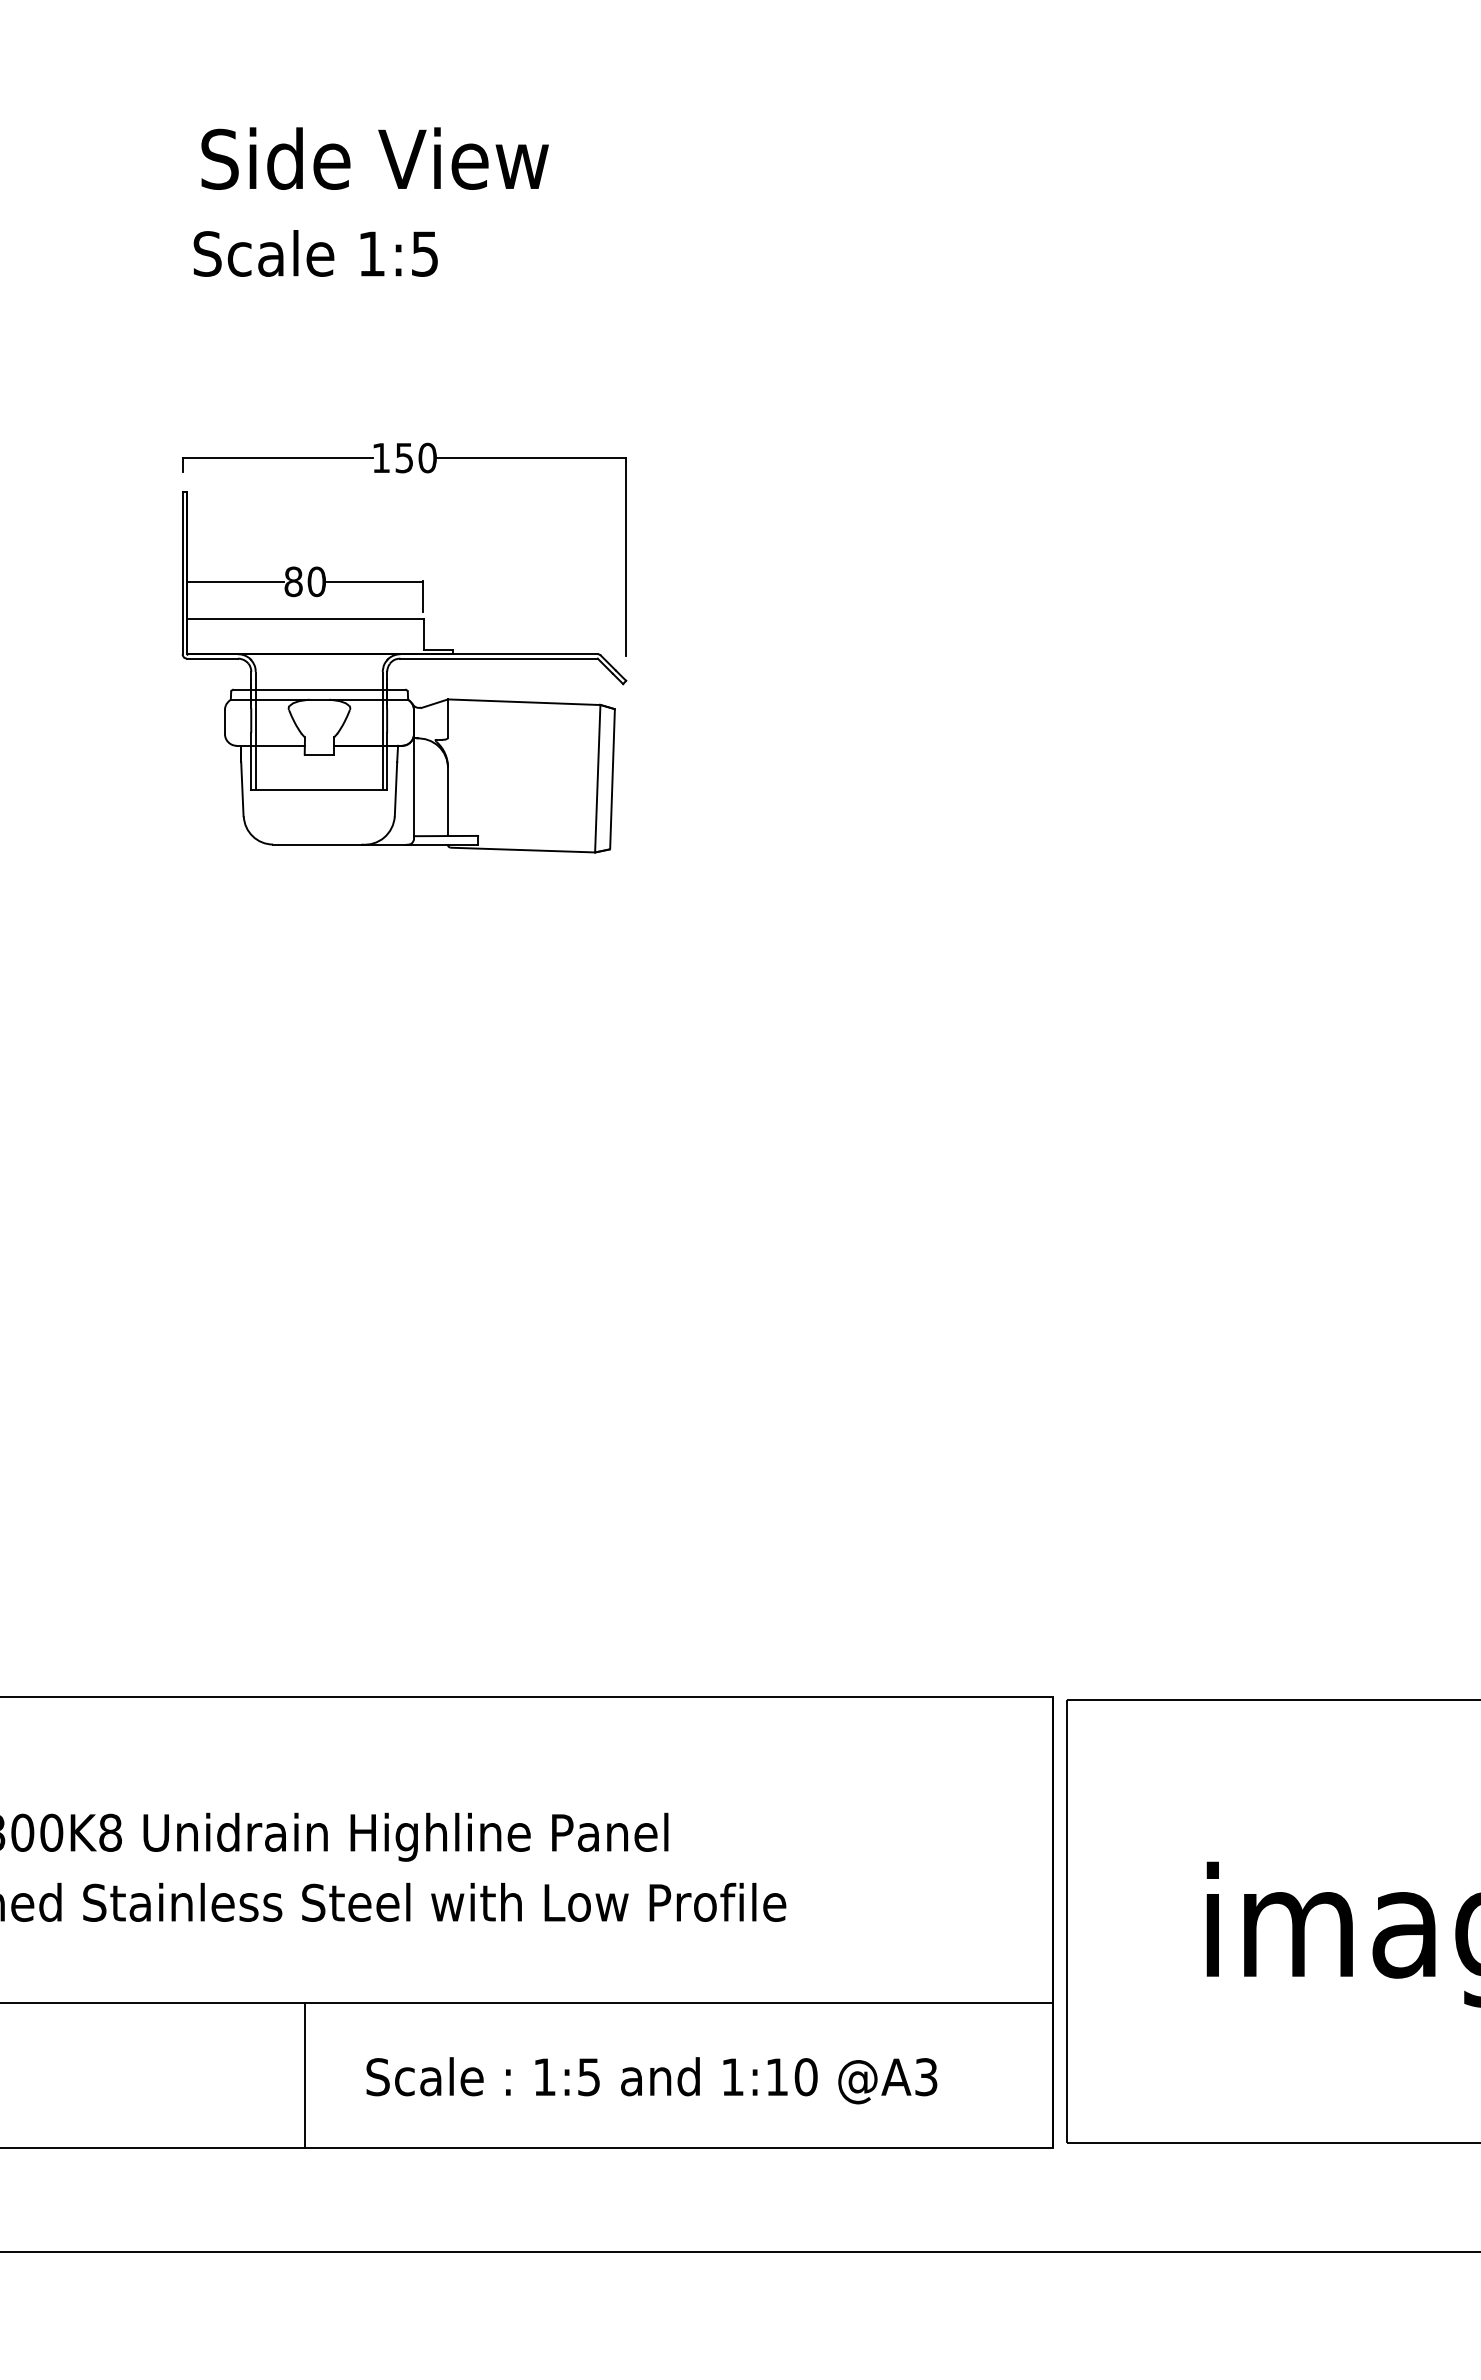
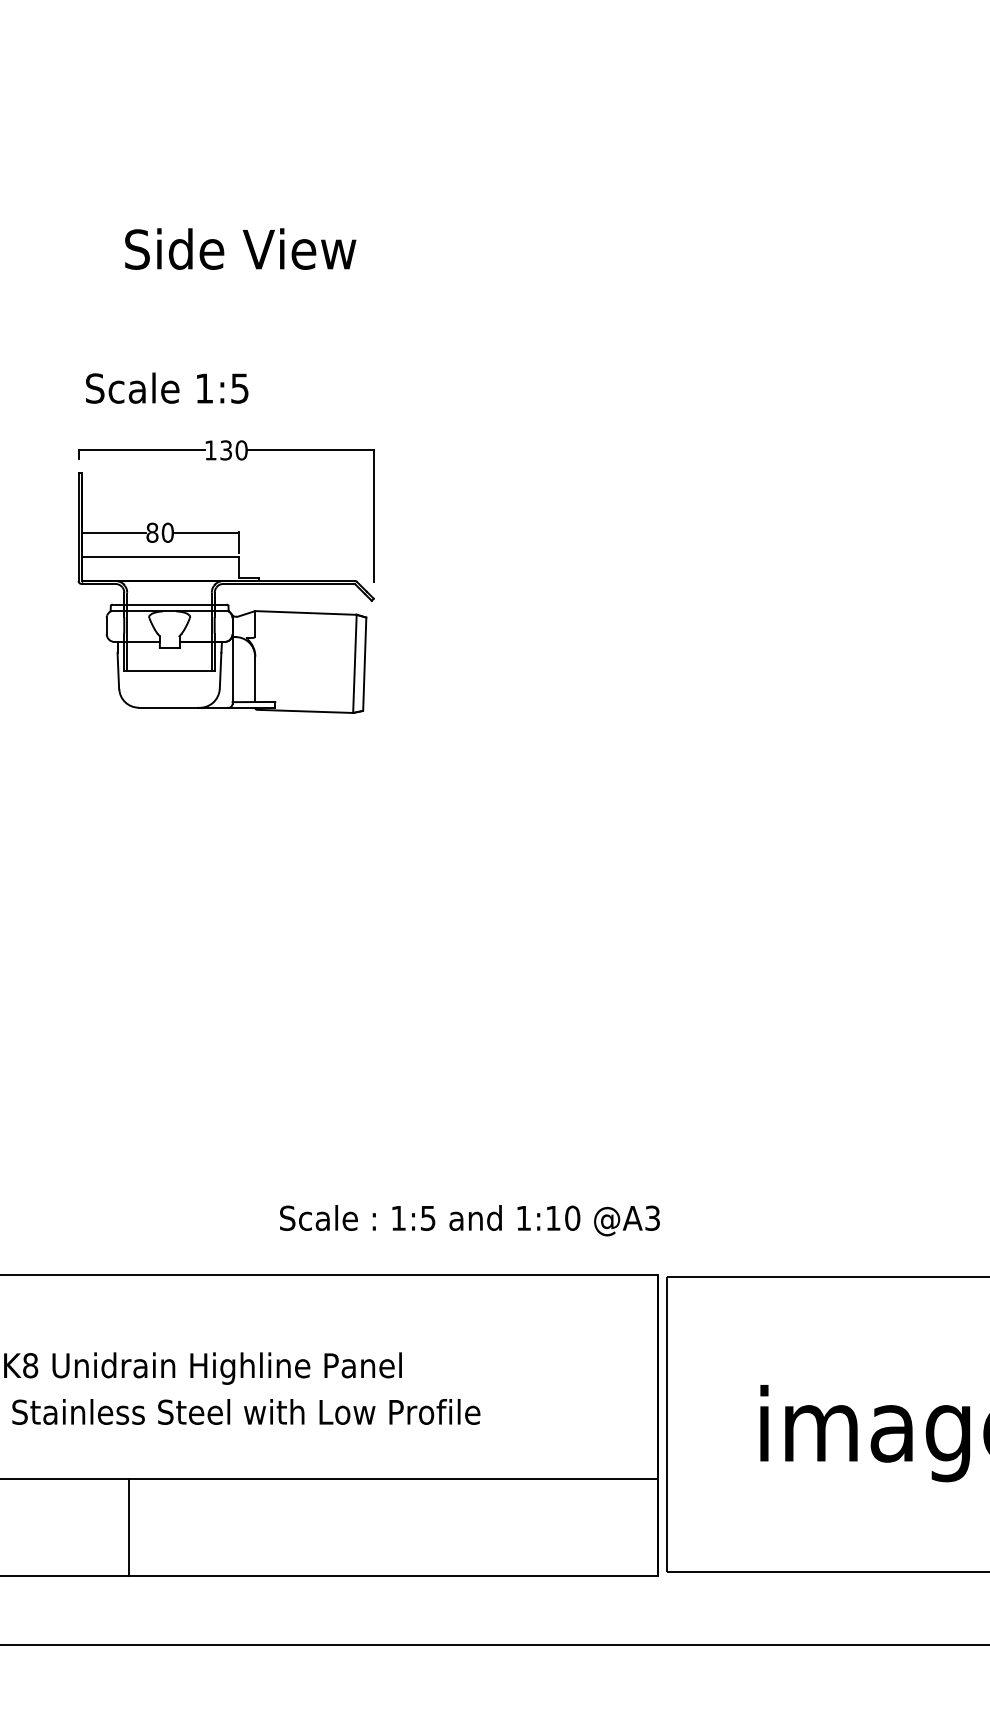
text: (374, 157) -> (240, 248), moved
text: (316, 252) -> (167, 387), moved
text: (404, 456) -> (226, 449), 150 -> 130
line: (305, 2074) -> (129, 1526), moved
text: (651, 2080) -> (469, 1220), moved

